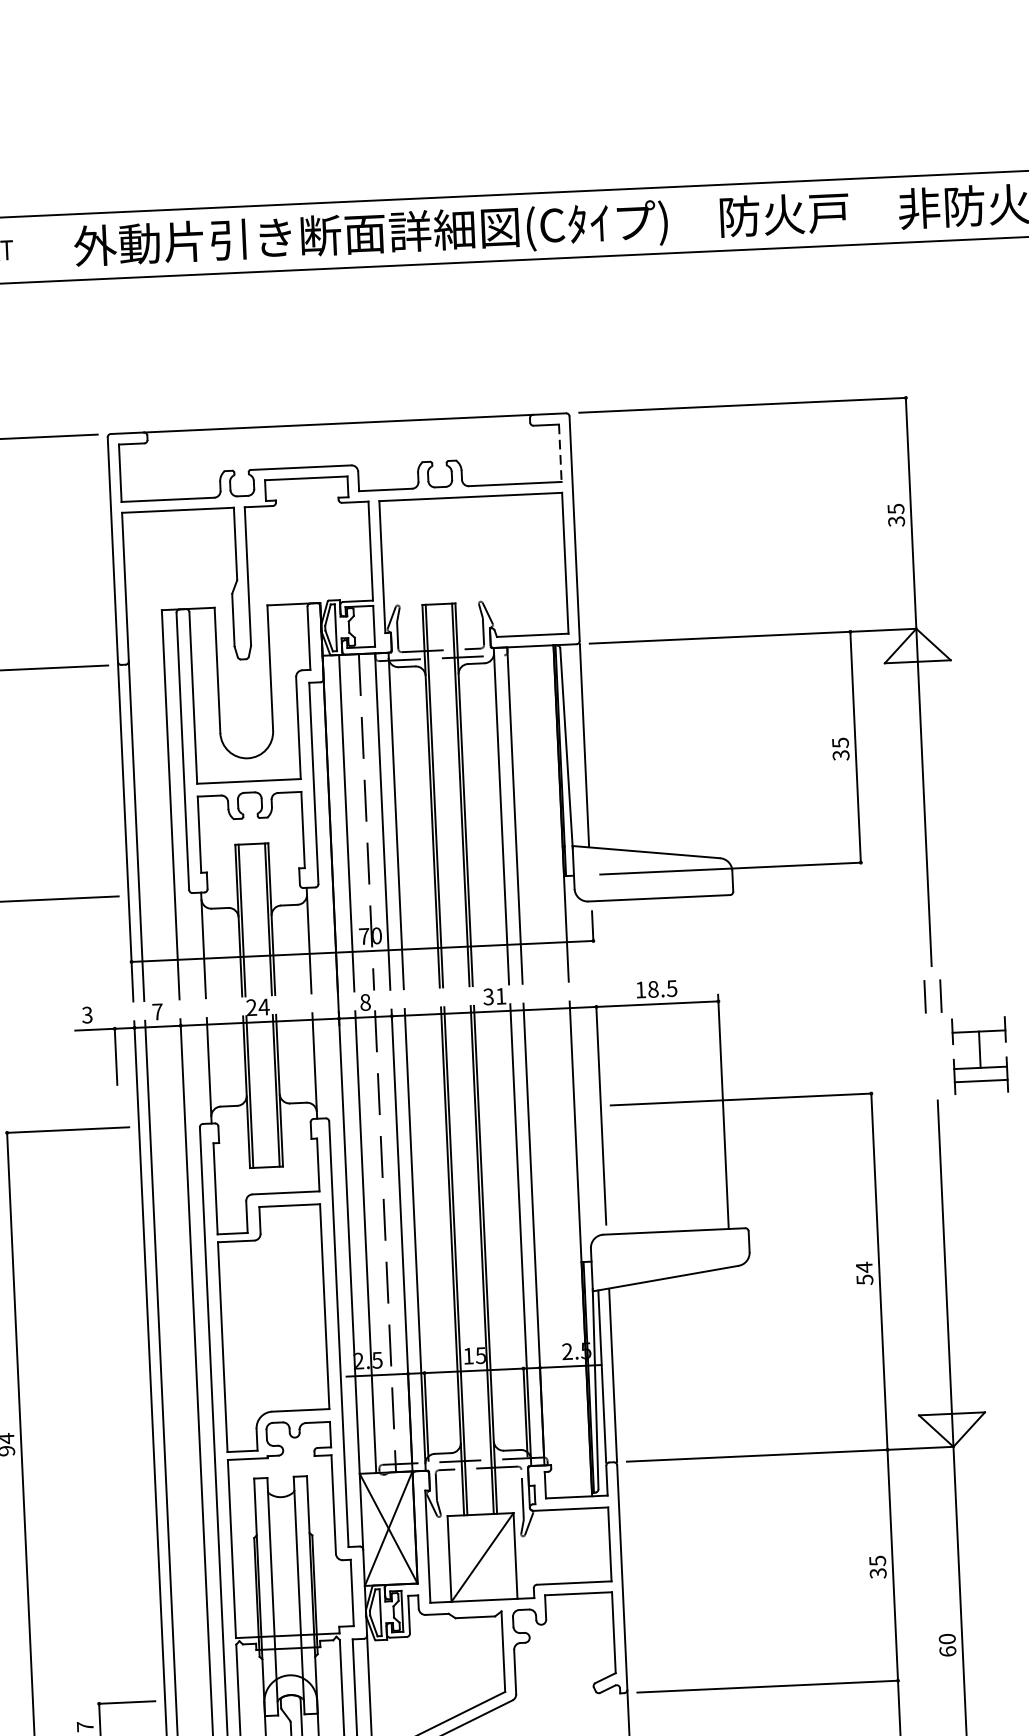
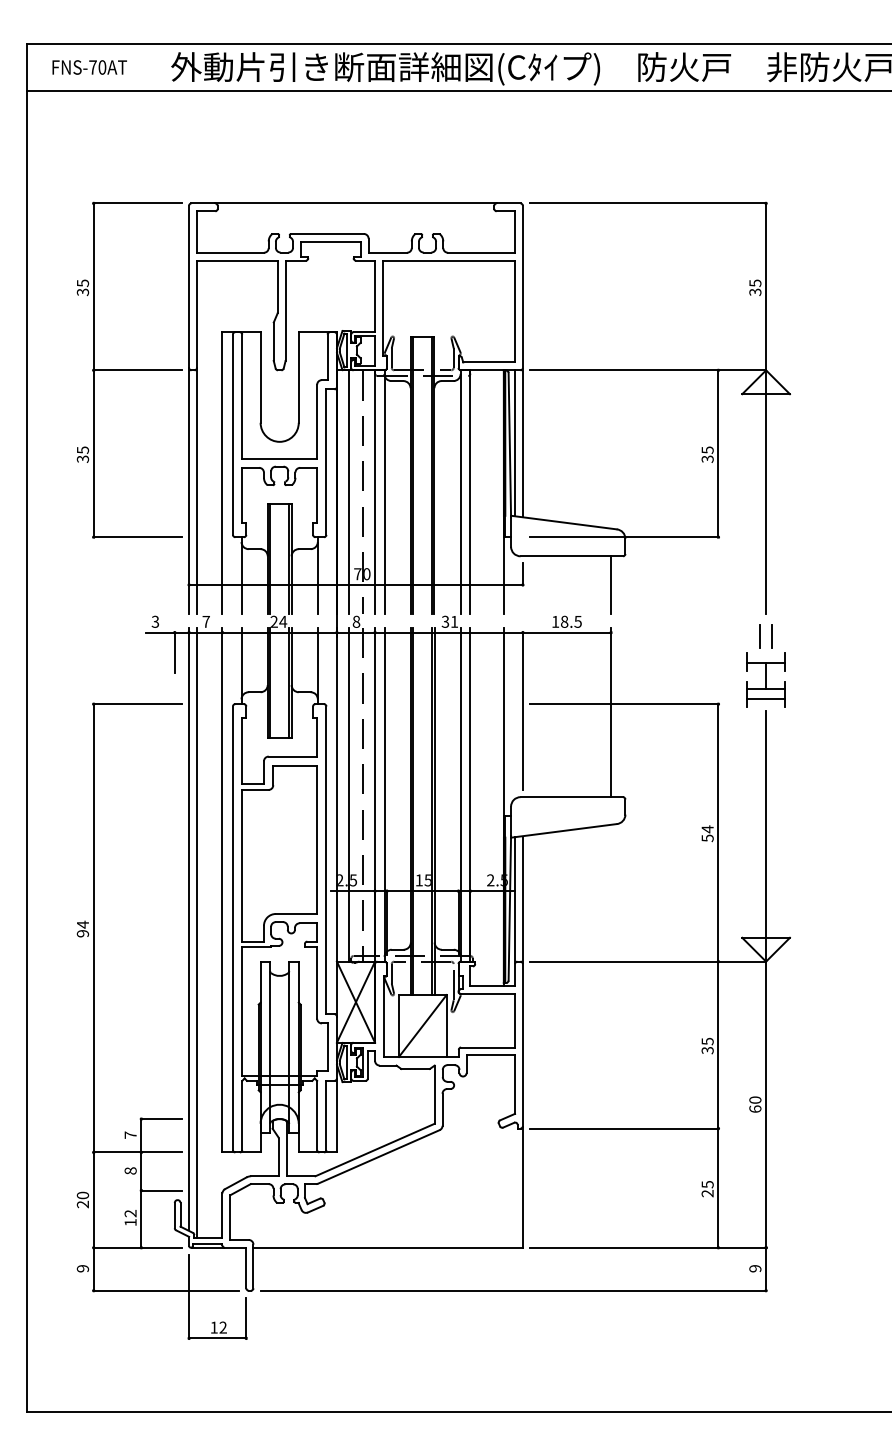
line: (560, 453) -> (515, 232), dashed -> solid
line: (574, 745) -> (515, 443), added
line: (715, 934) -> (611, 584), added
part: (979, 1054) -> (765, 679), moved

